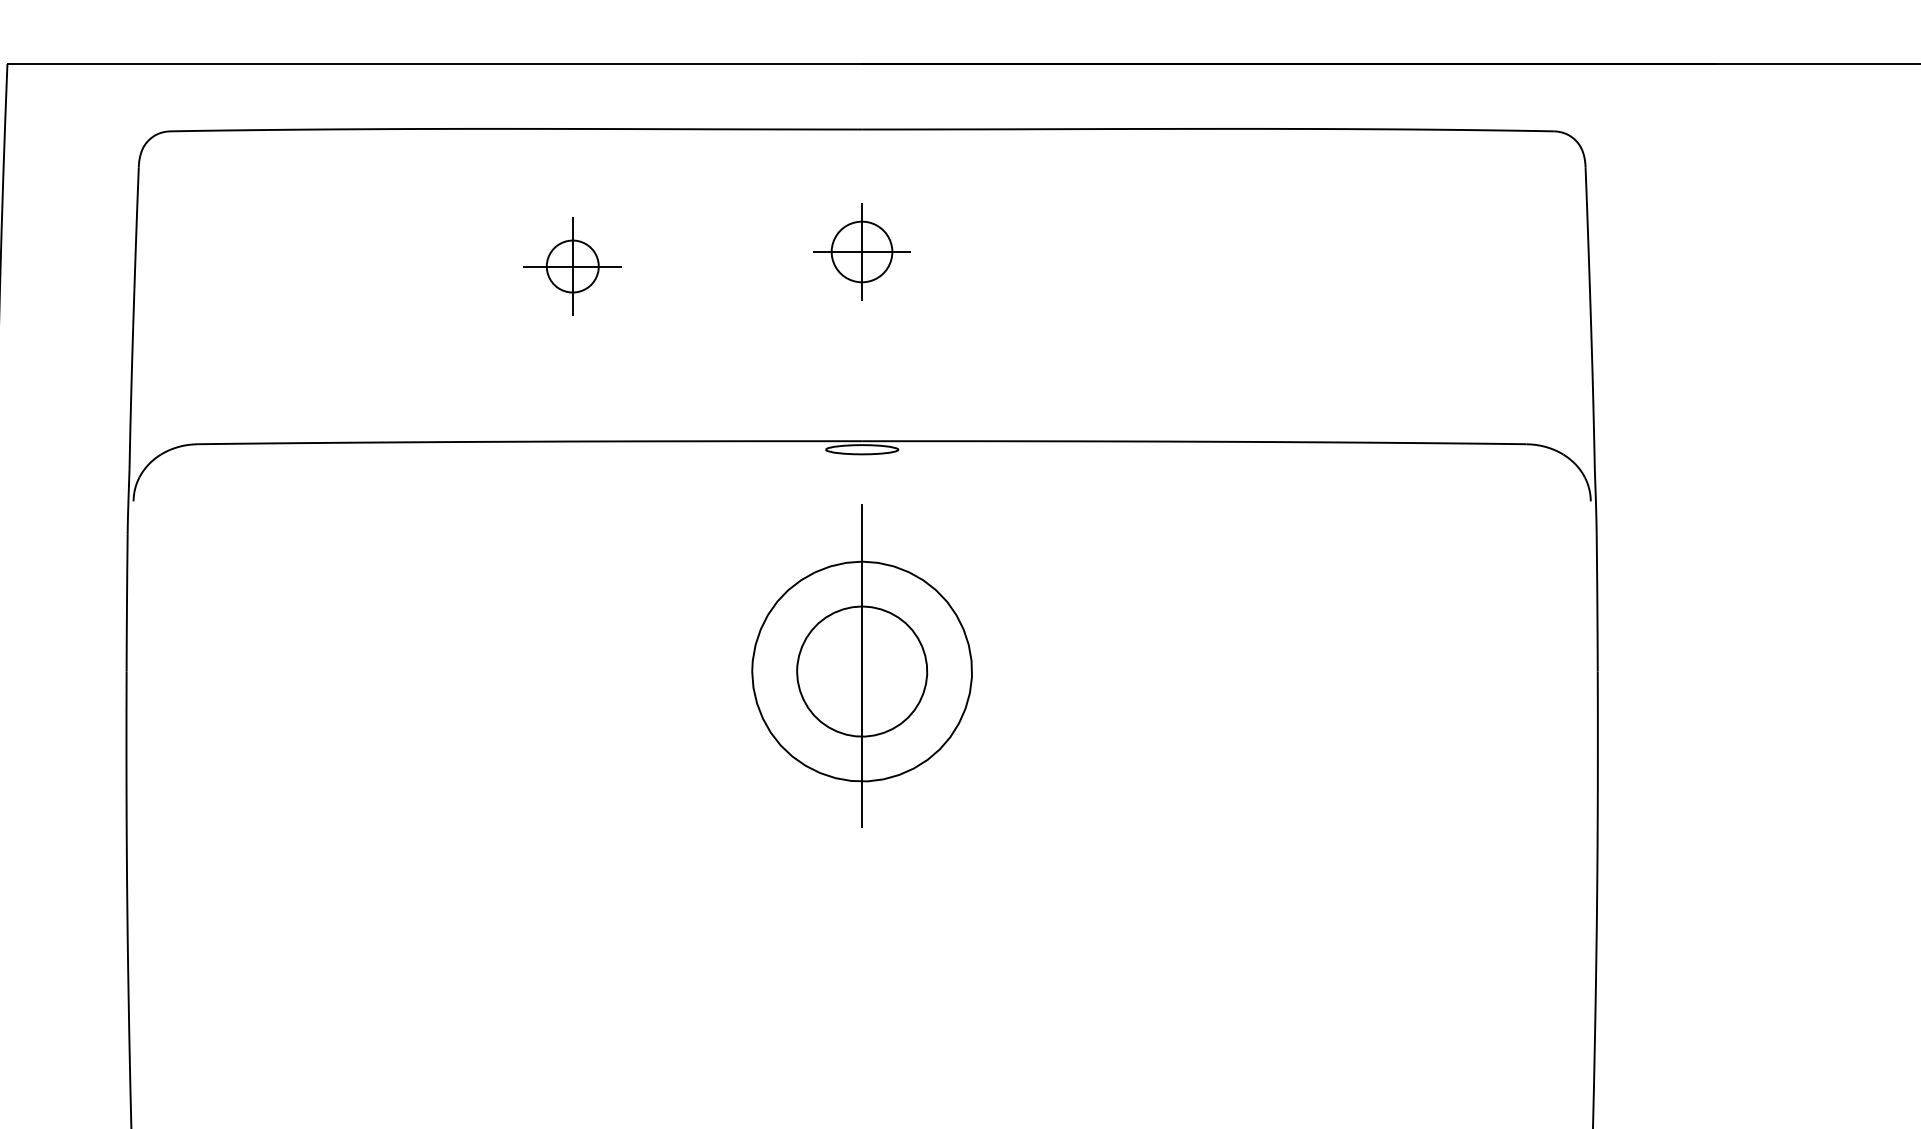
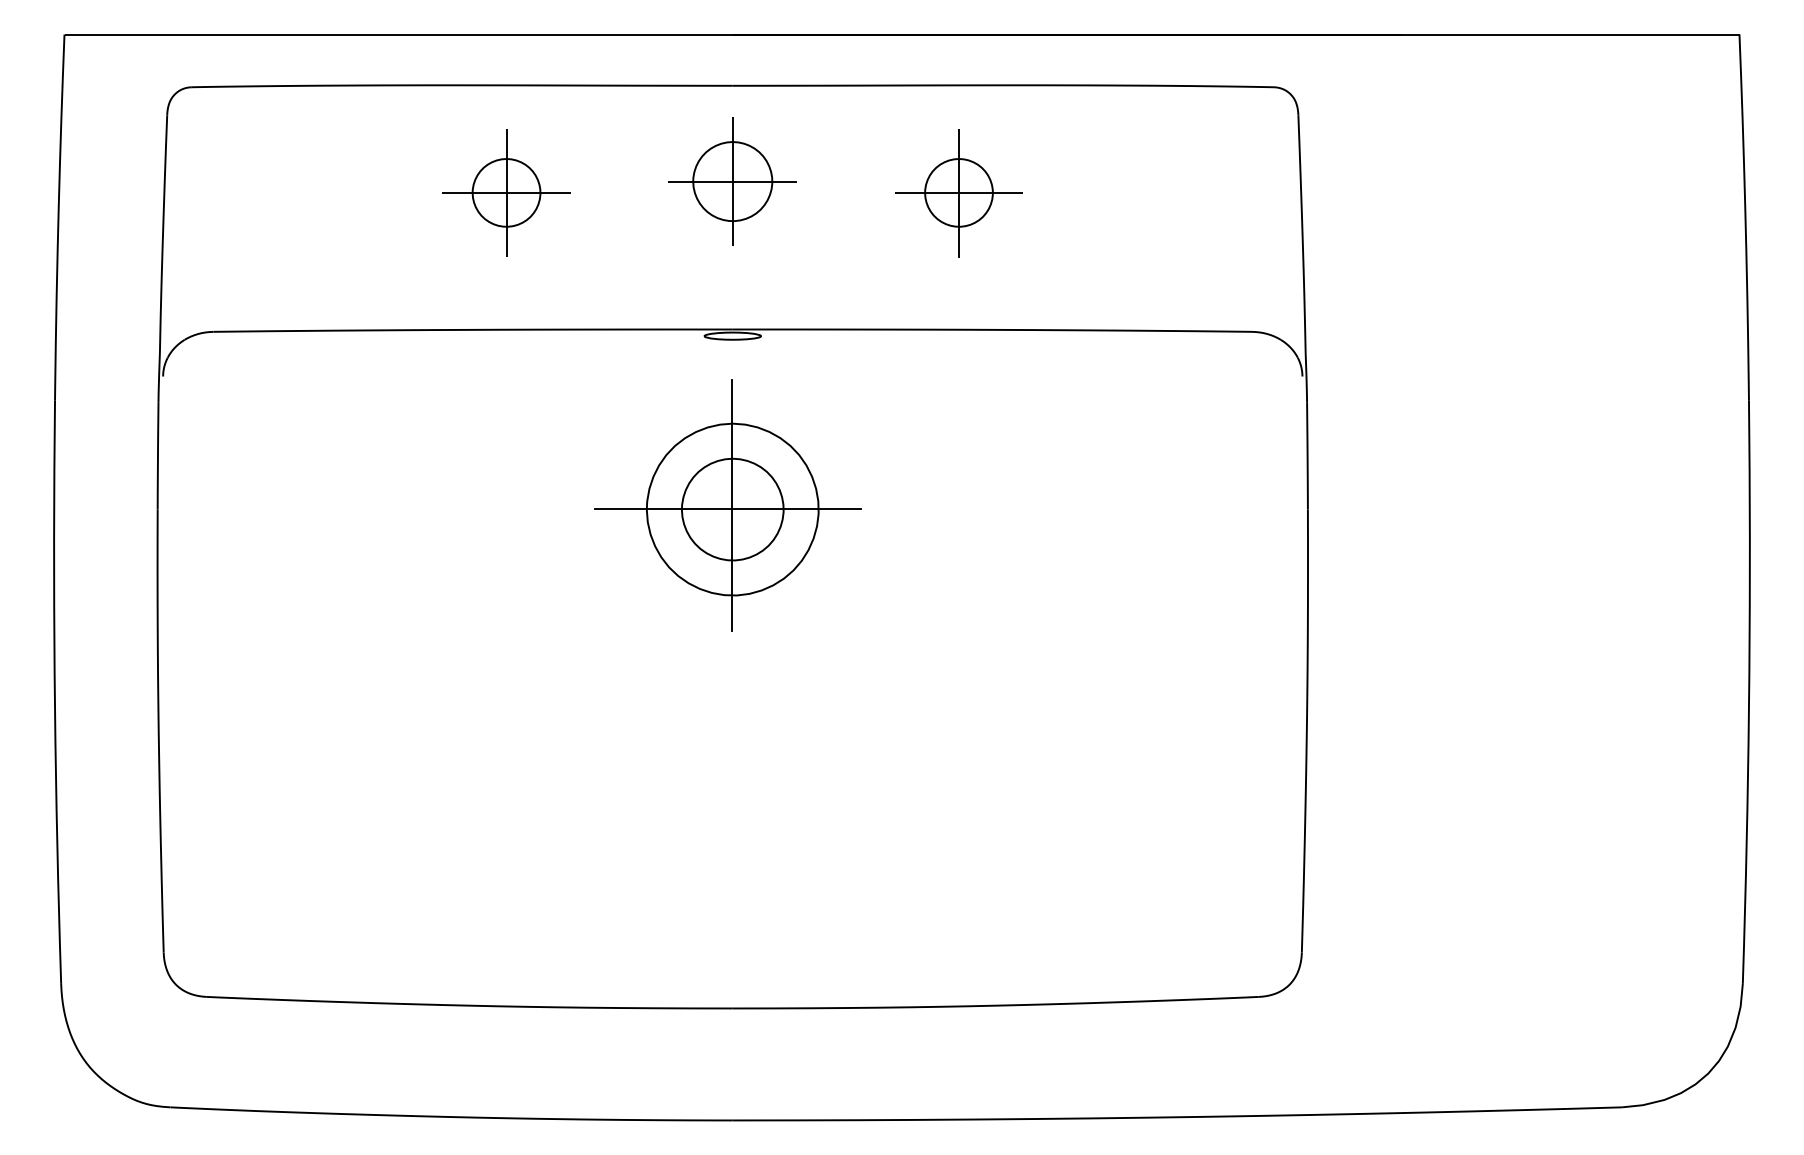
part: (861, 251) -> (732, 181), size x1.67
part: (572, 265) -> (506, 192), size x1.67
part: (1150, 267) -> (958, 193), added
line: (856, 670) -> (728, 508), added

